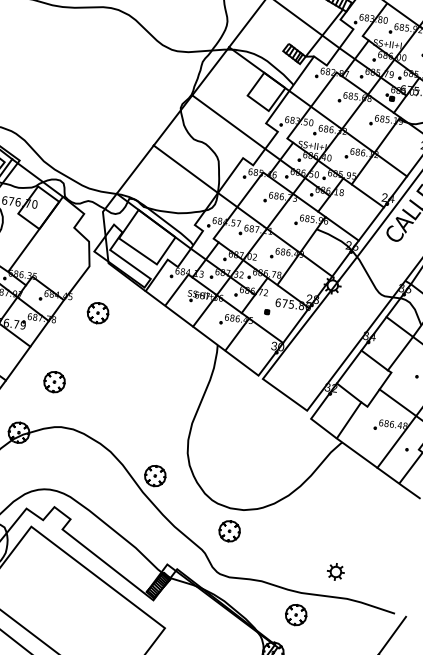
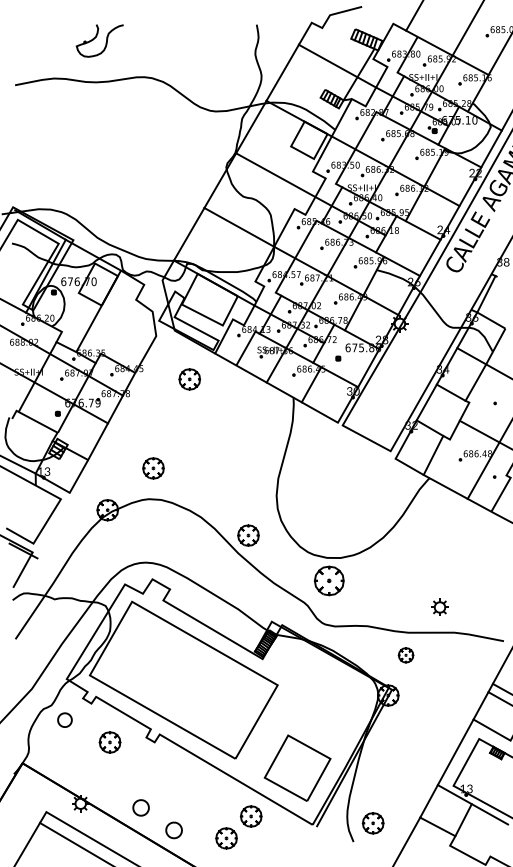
part: (97, 313) -> (189, 379), moved
part: (54, 382) -> (153, 468), moved
part: (229, 531) -> (329, 580), size x1.4
part: (295, 615) -> (405, 655), size x0.7

